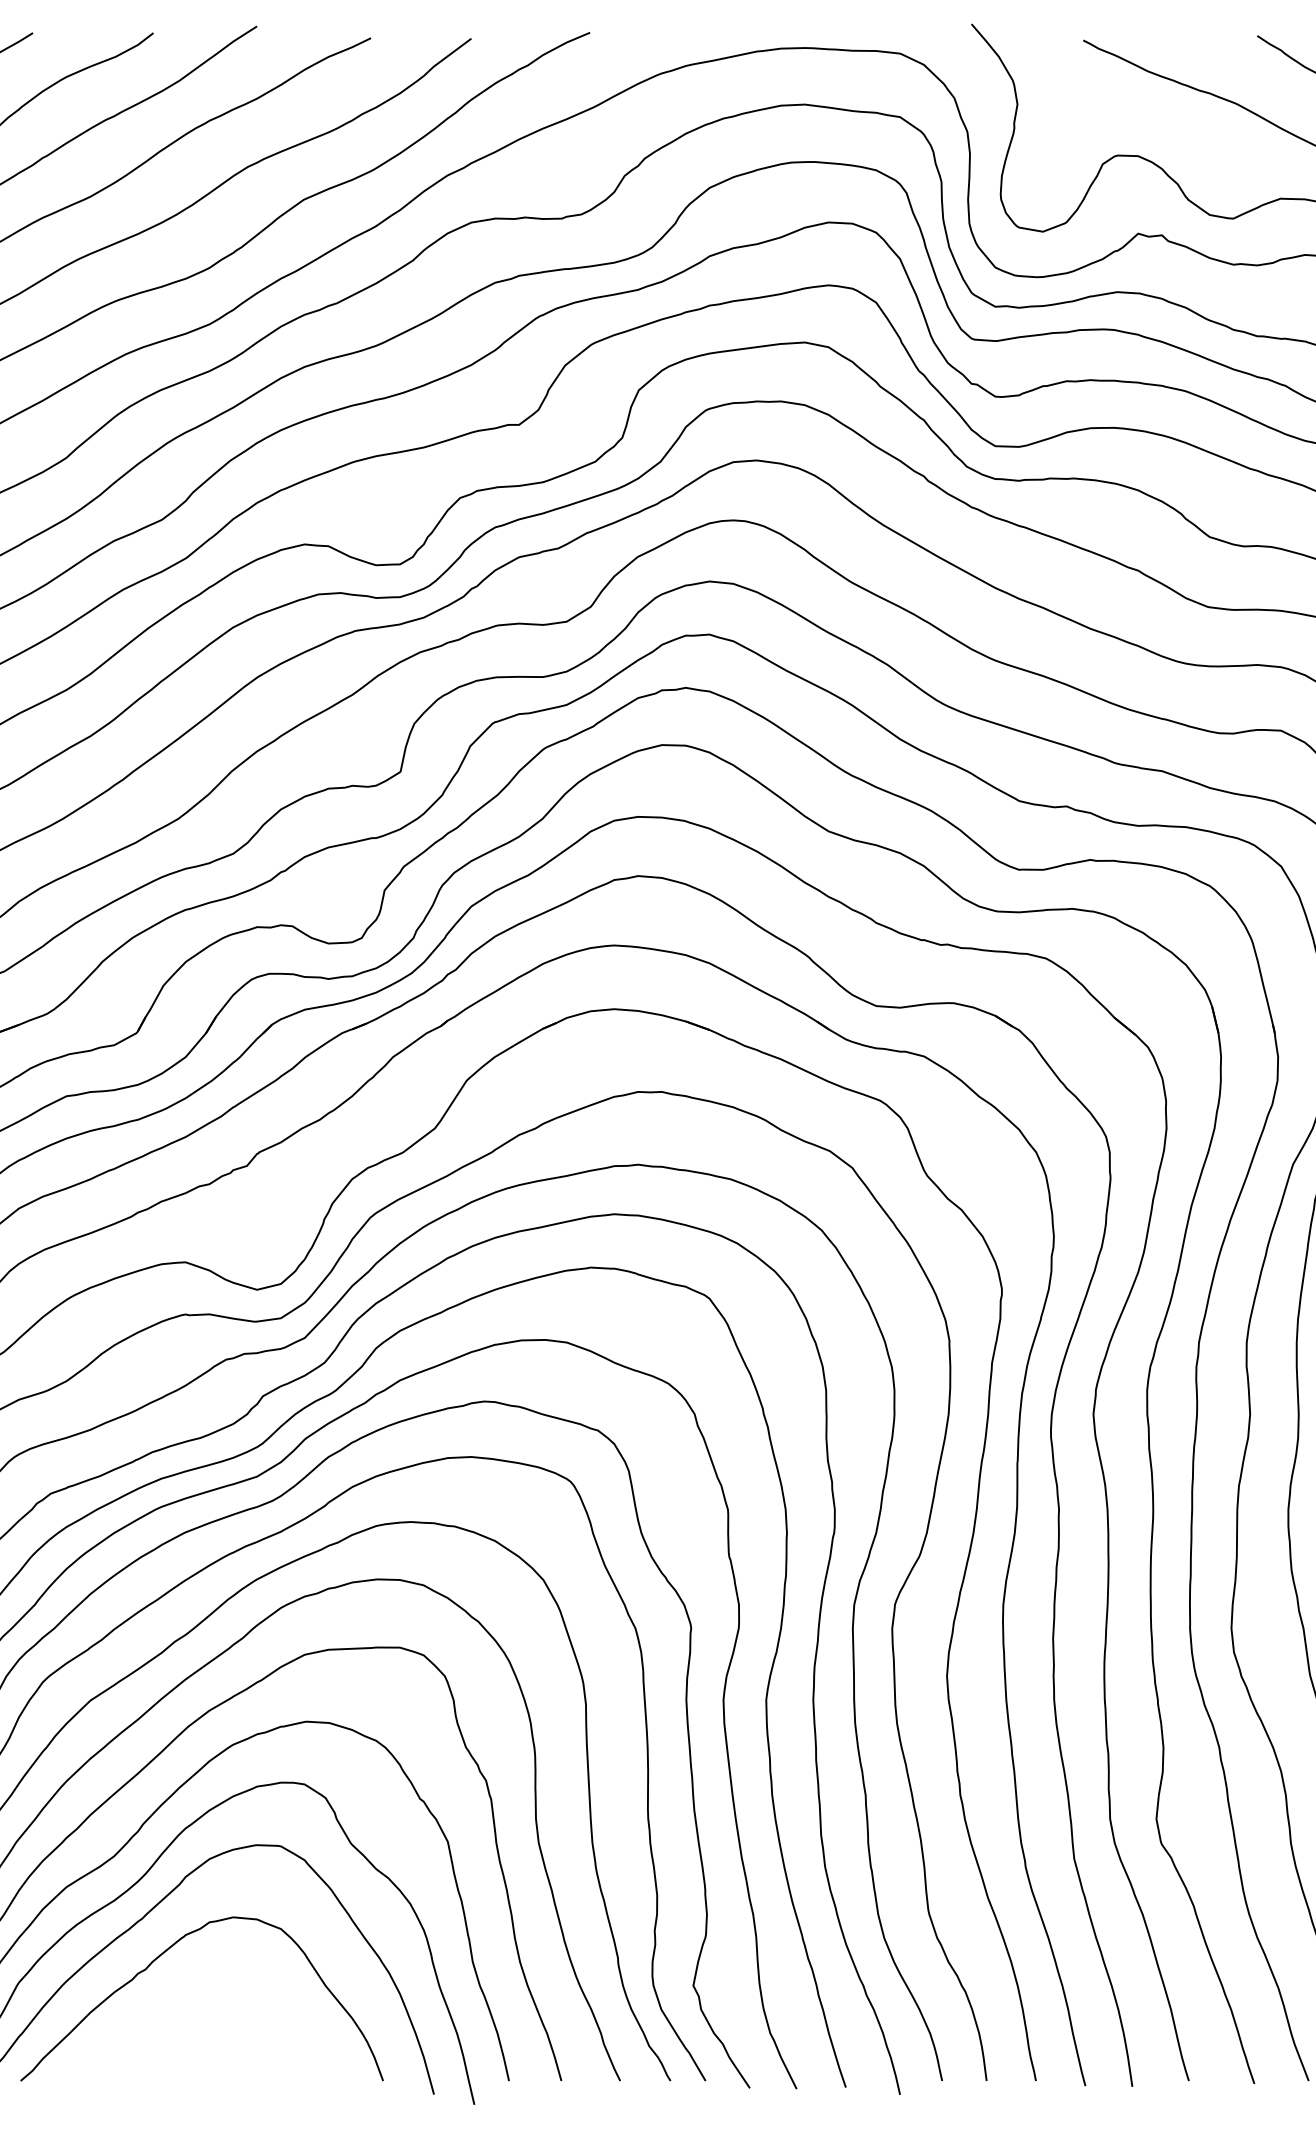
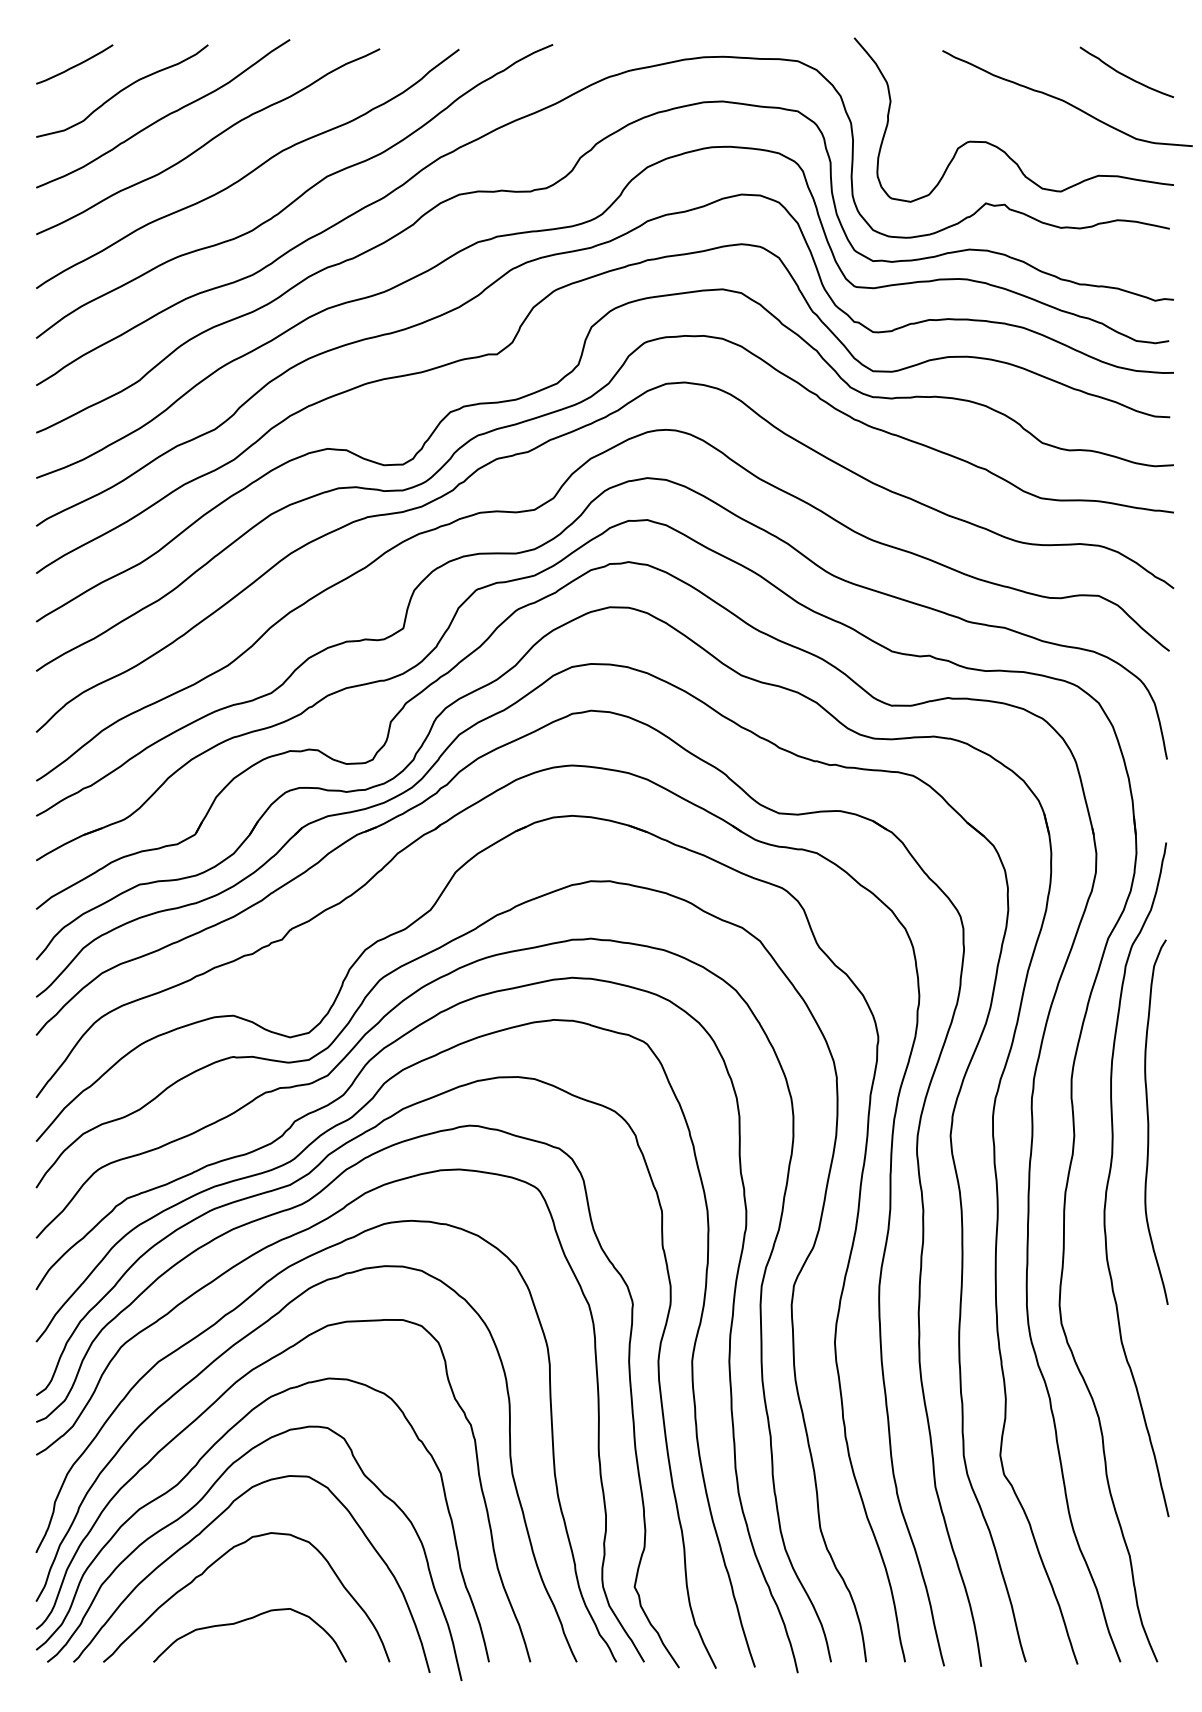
curve: (199, 2029) -> (244, 1621), added

